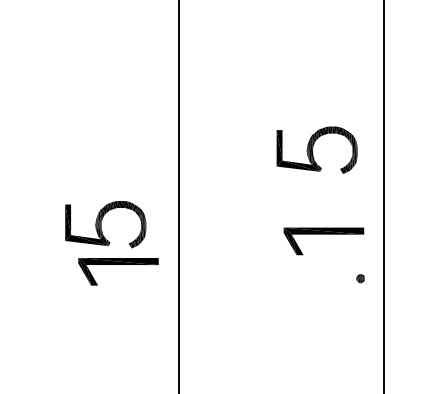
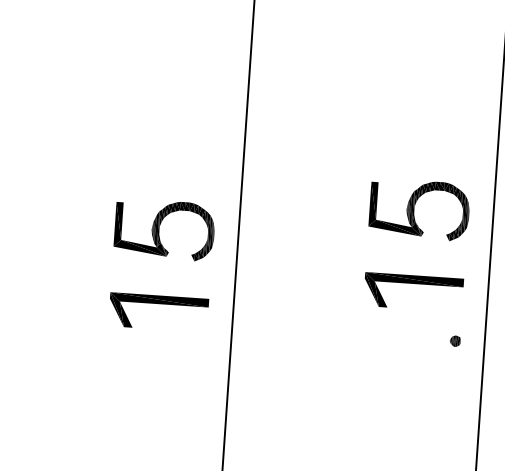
part: (316, 149) -> (418, 208), moved
part: (105, 224) -> (164, 229), moved

